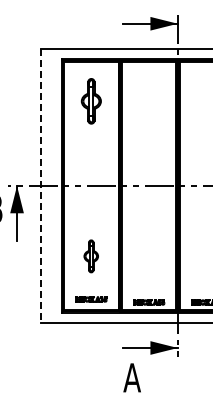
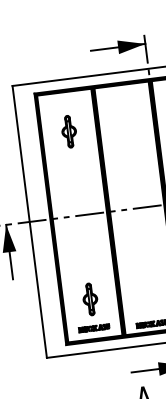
part: (90, 101) -> (68, 131), size x0.71
line: (40, 186) -> (29, 222), dashed -> solid
part: (90, 256) -> (89, 299), moved

